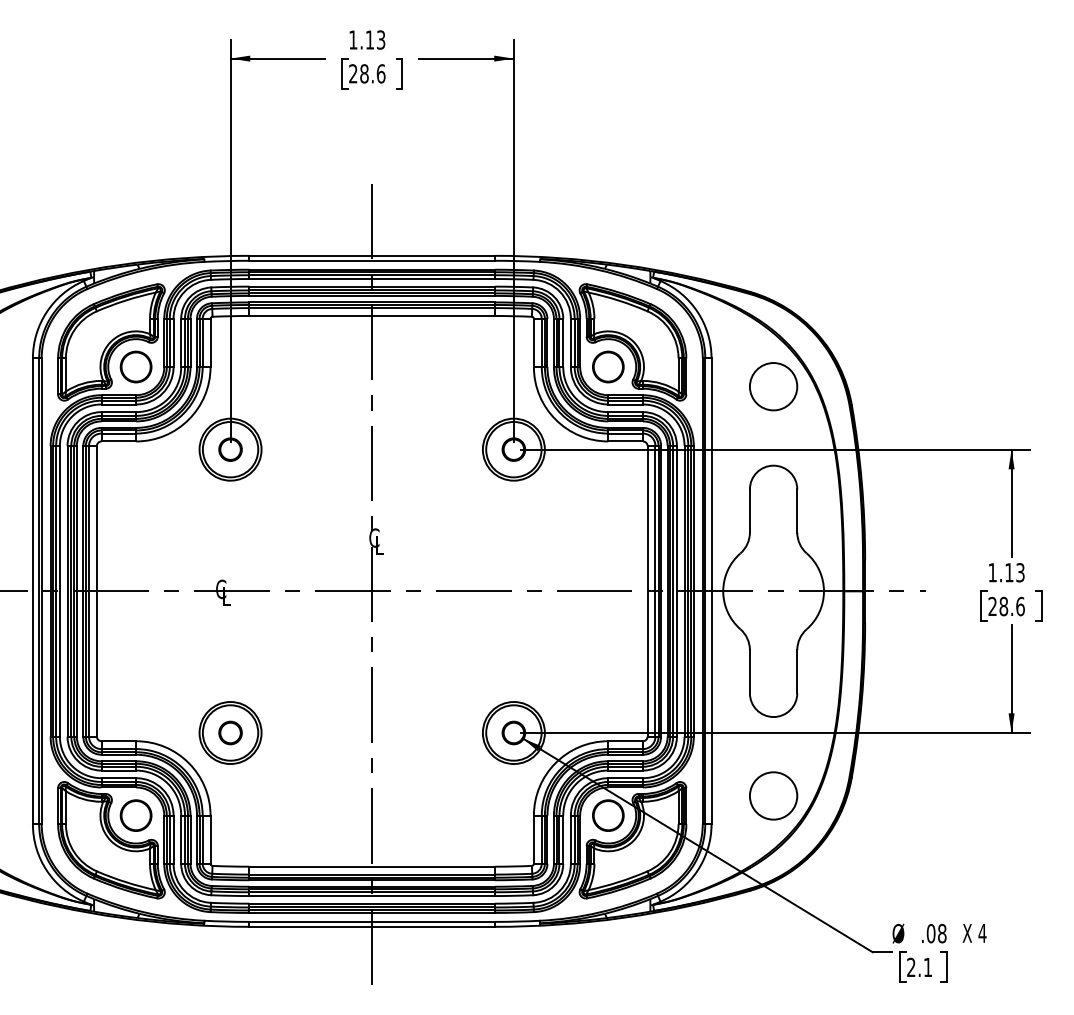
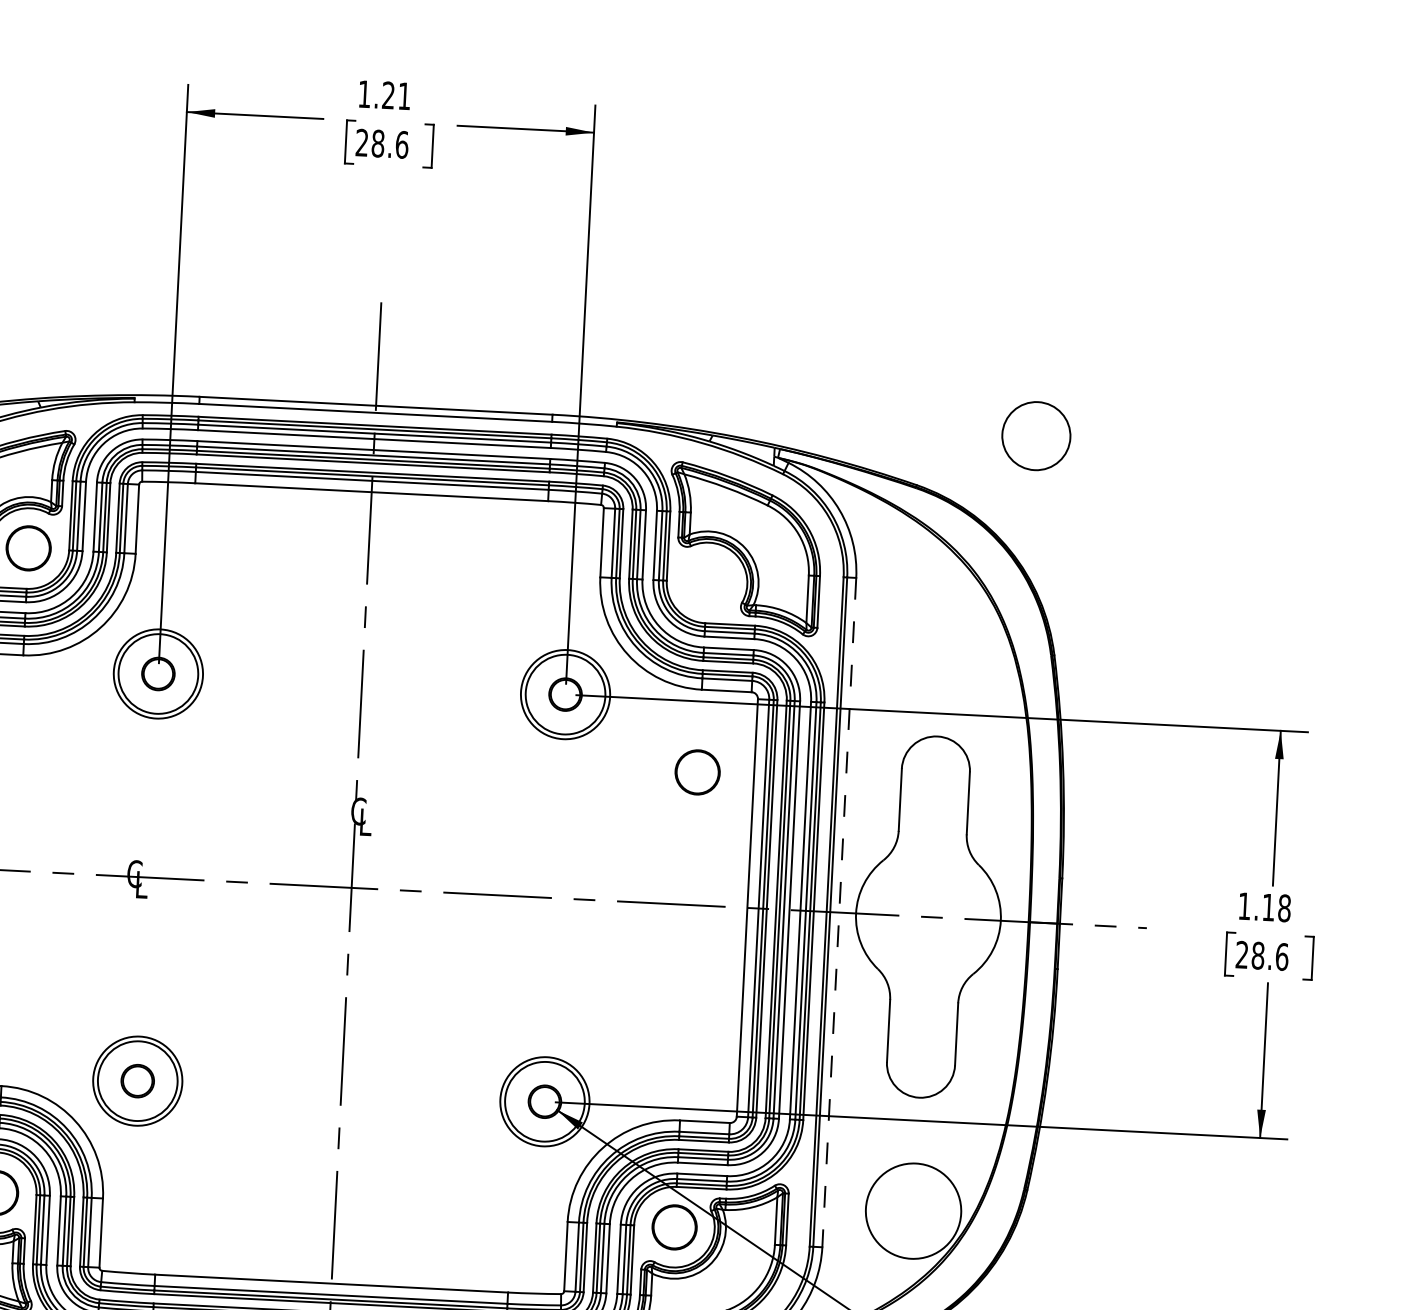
text: (375, 39) -> (396, 95), 1.13 -> 1.21
part: (608, 366) -> (697, 771), moved
circle: (773, 386) -> (1036, 435), moved
text: (1020, 572) -> (1284, 908), 1.13 -> 1.18
line: (711, 591) -> (839, 912), solid -> dashed
circle: (773, 795) -> (913, 1210), size x1.4

